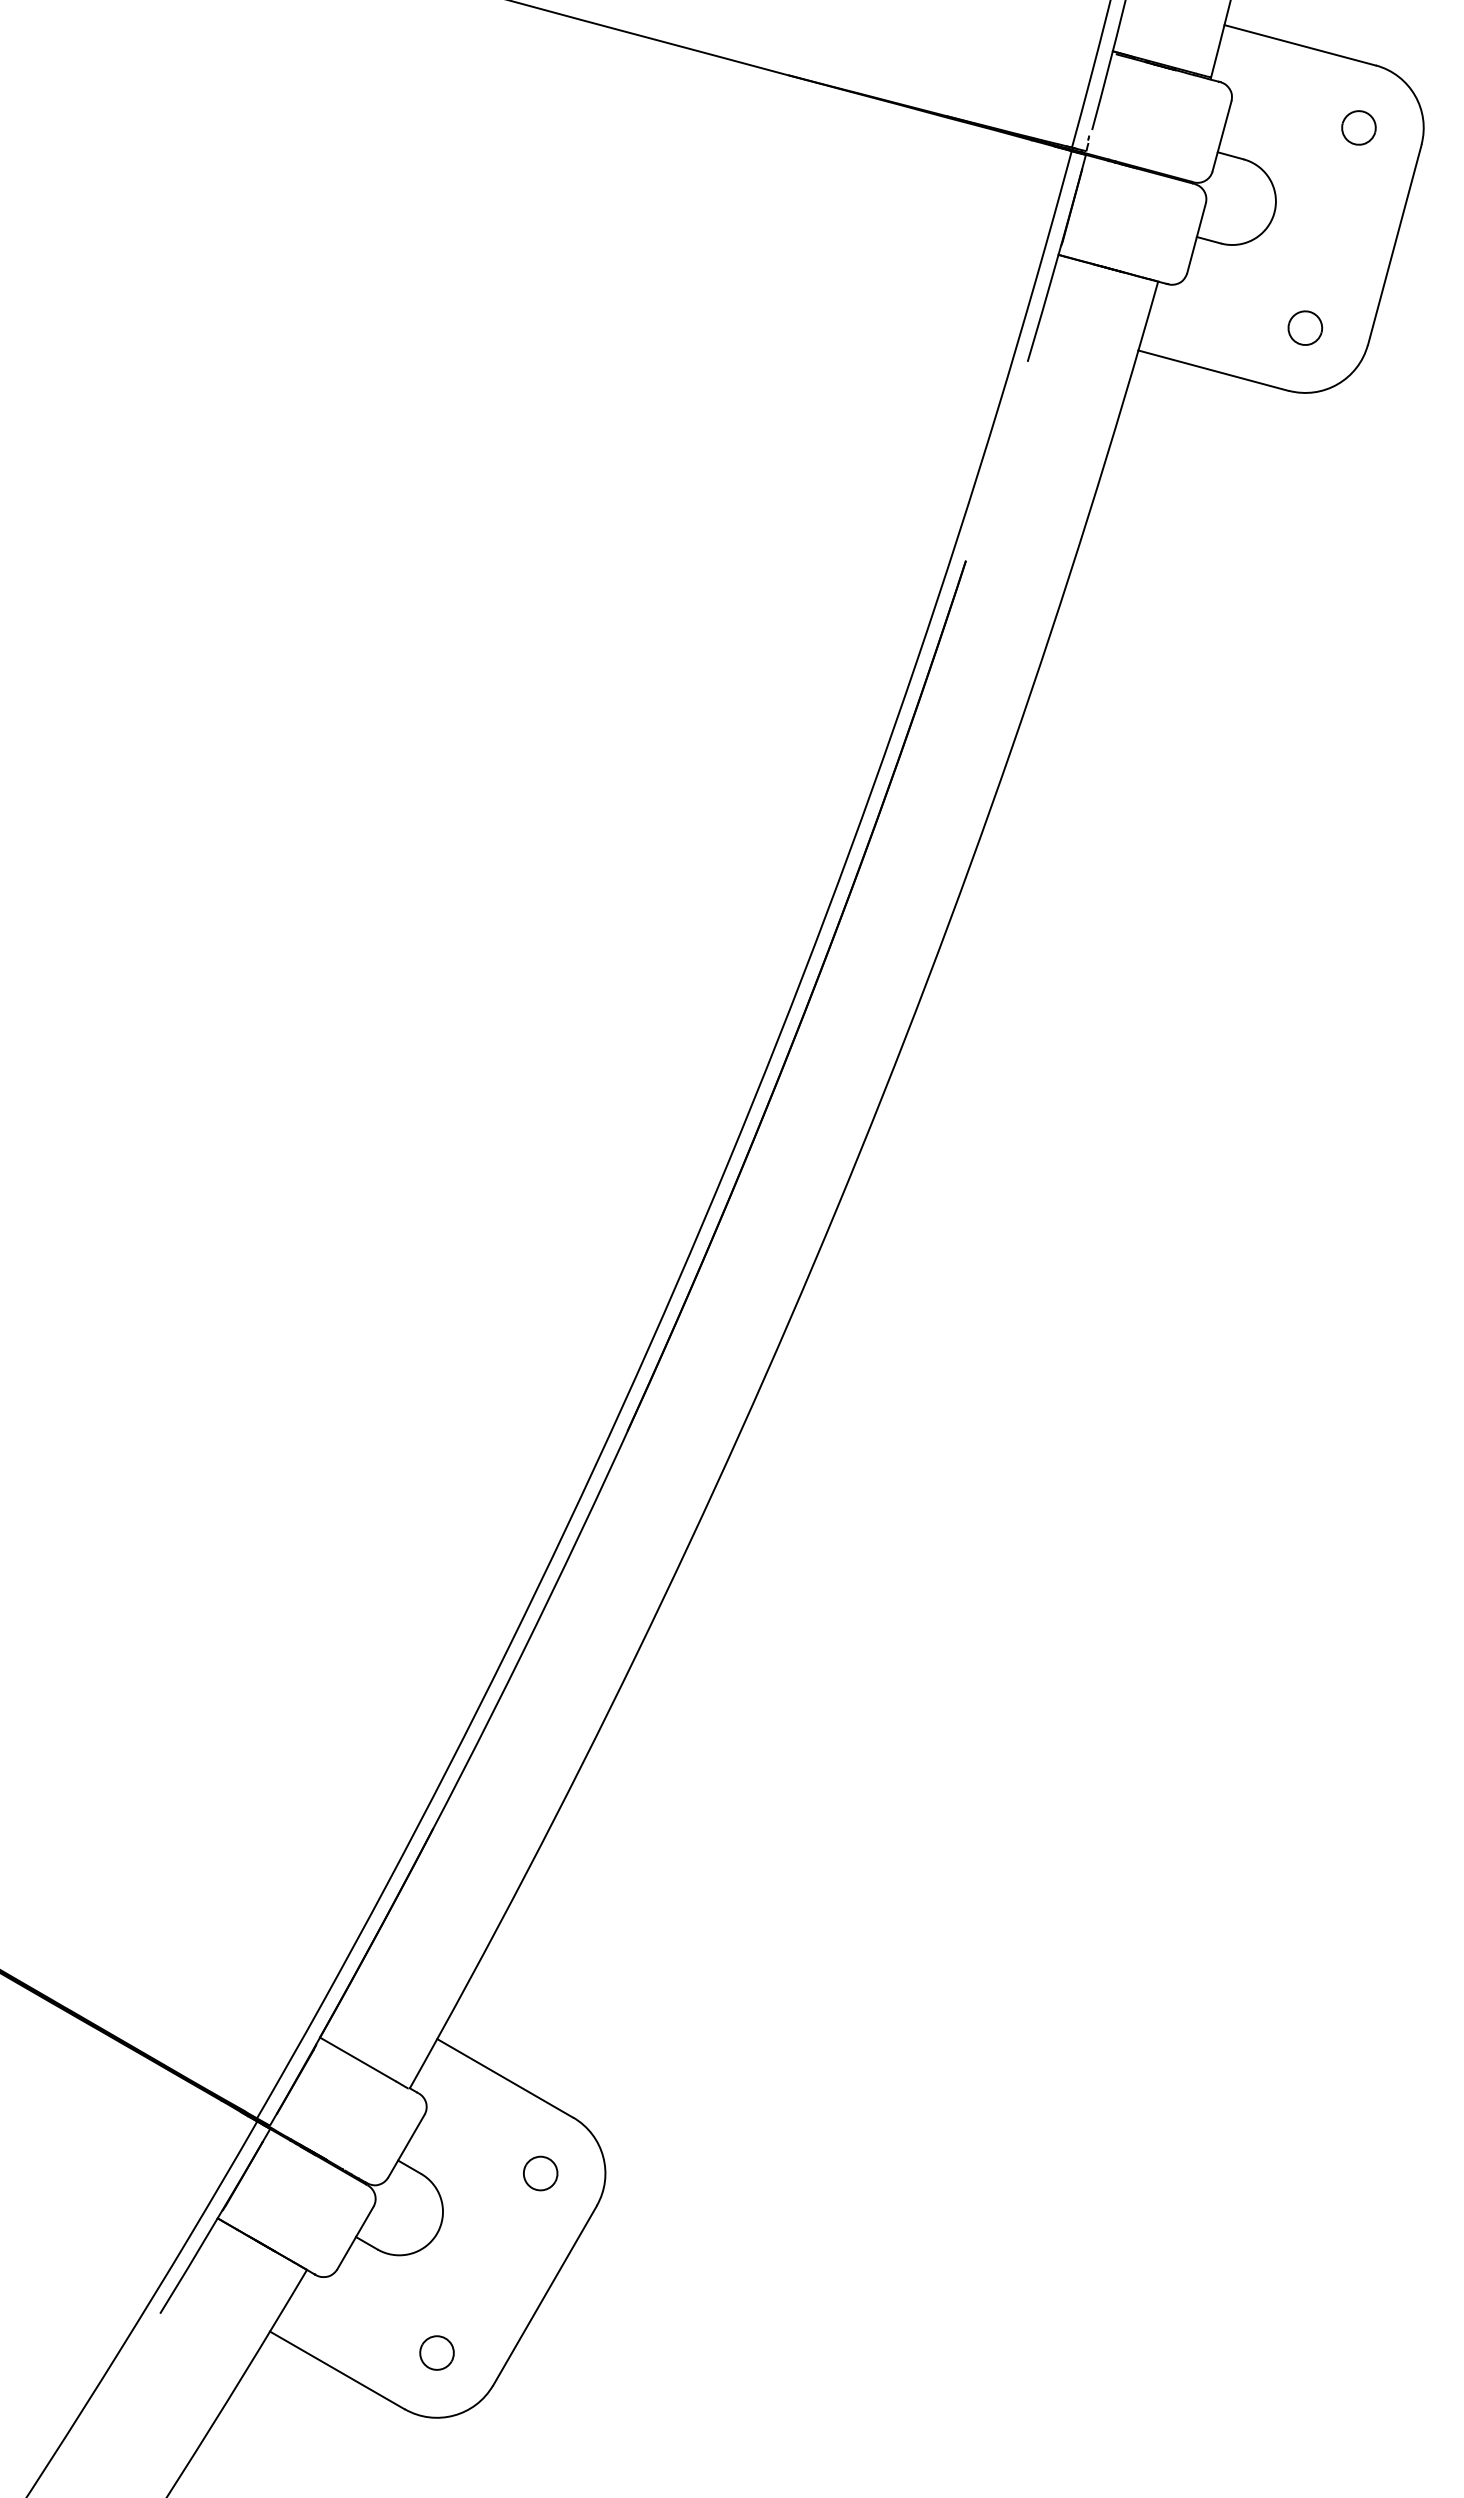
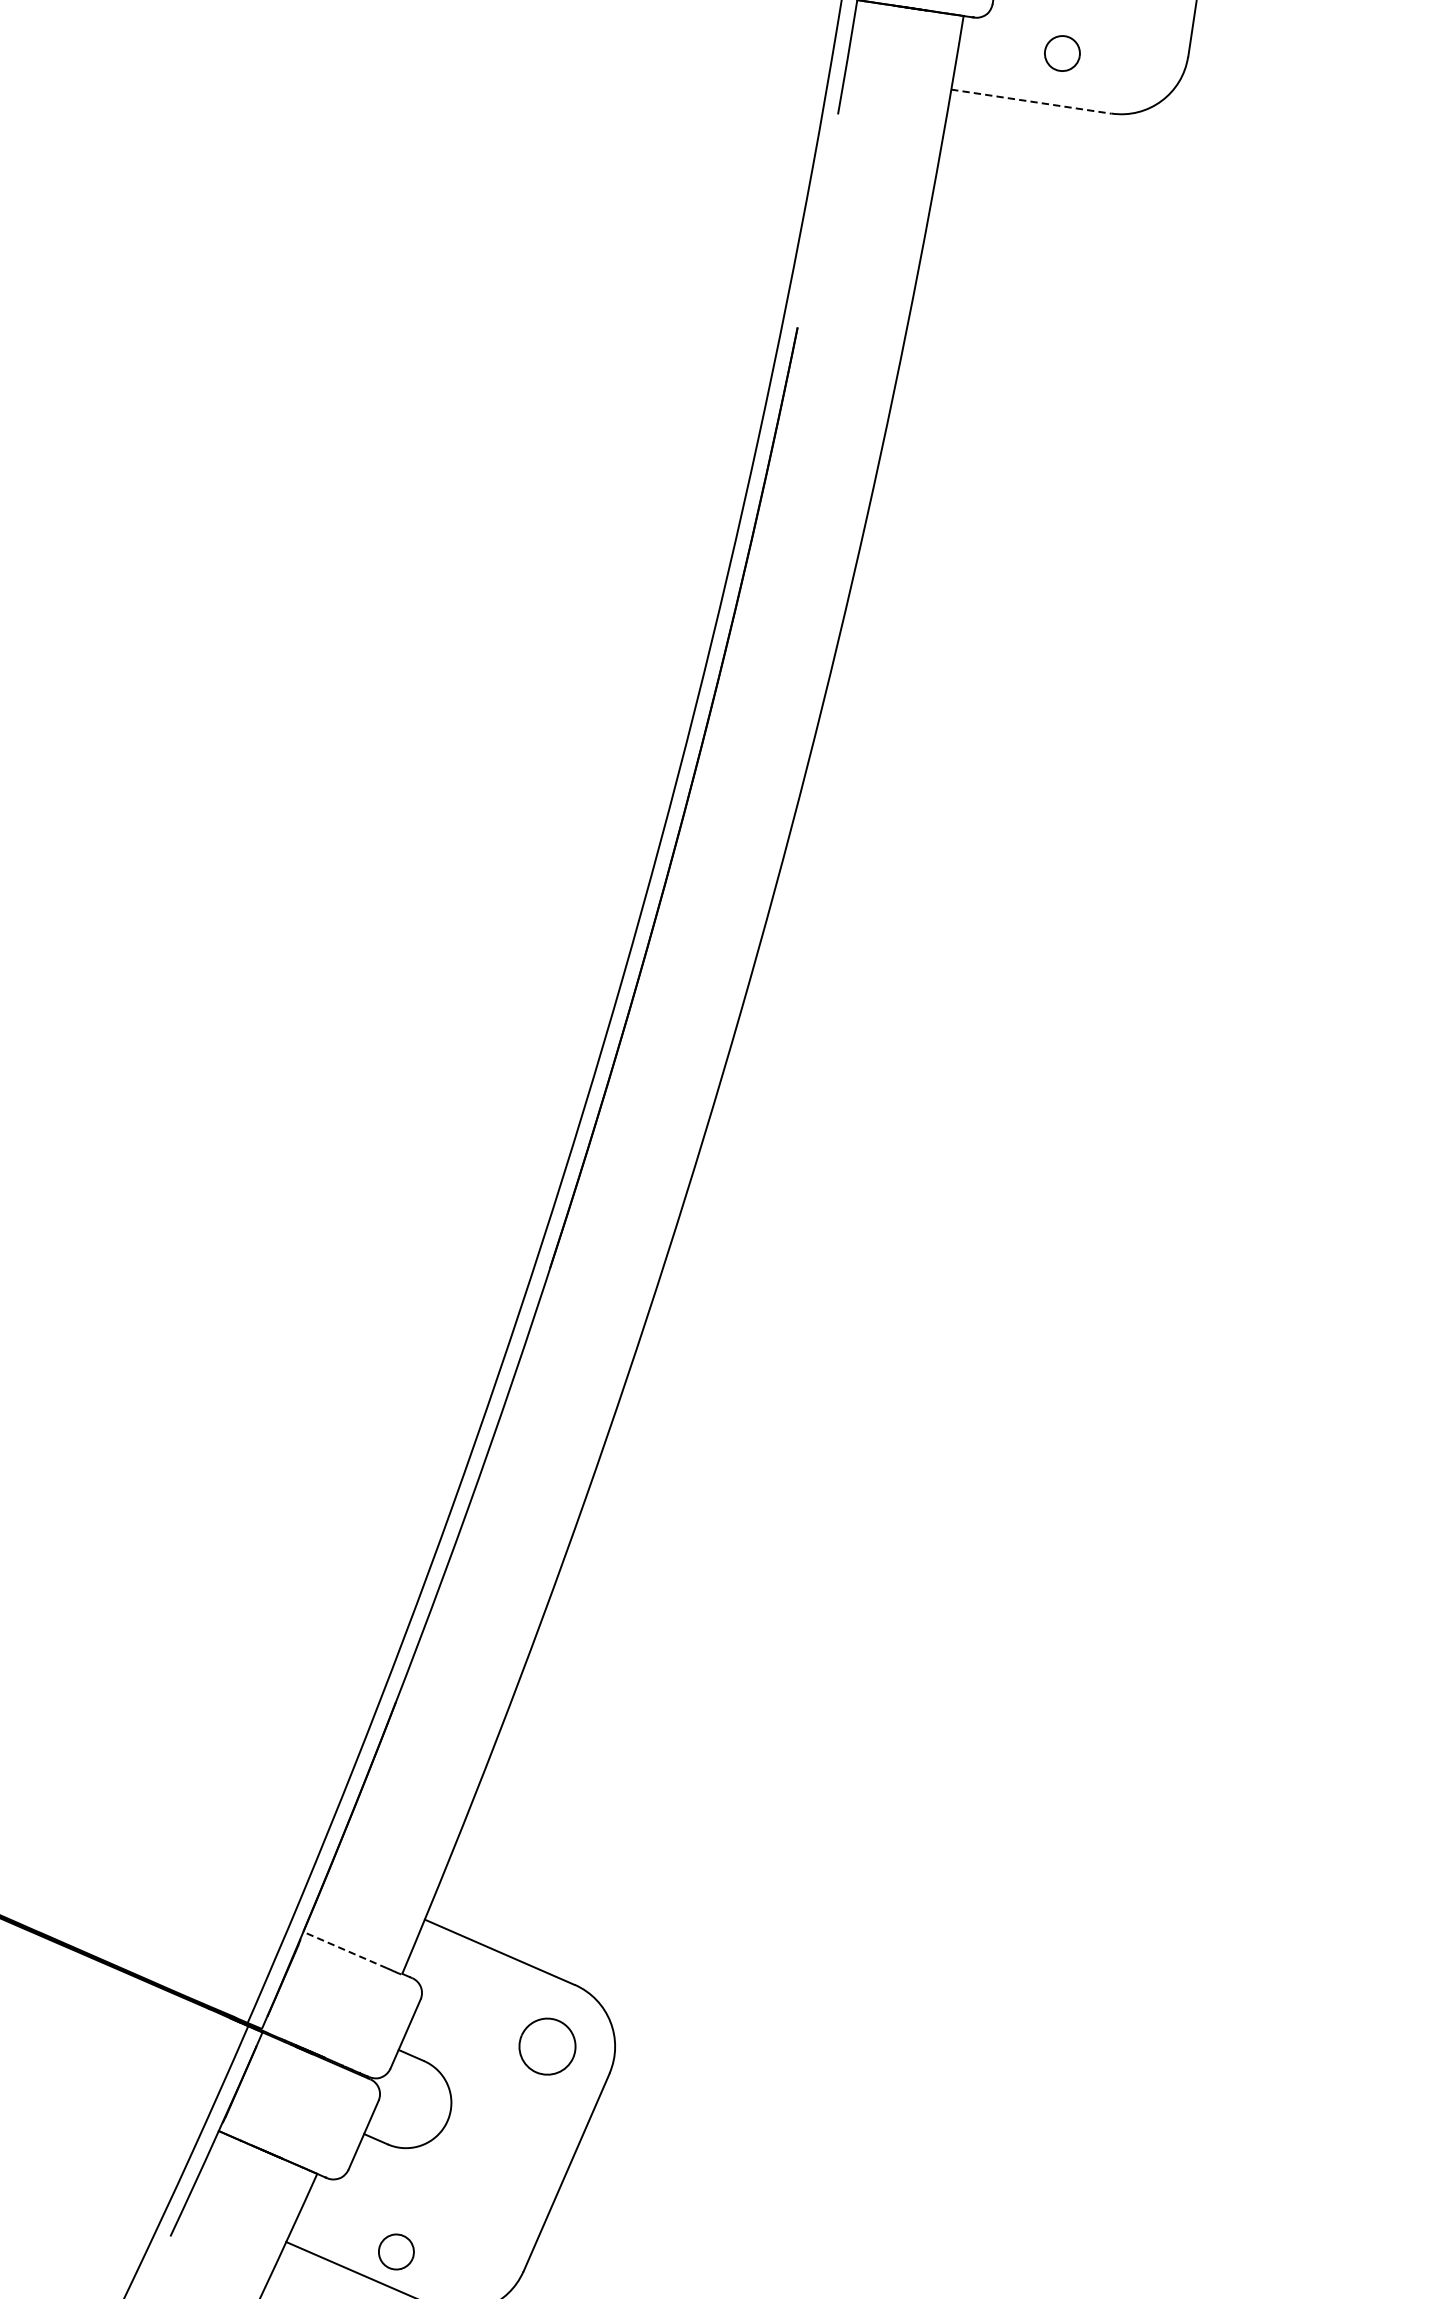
part: (1305, 327) -> (1062, 52), moved
line: (1213, 370) -> (1031, 101), solid -> dashed
line: (357, 2059) -> (344, 1950), solid -> dashed
part: (540, 2173) -> (547, 2046), size x1.6
part: (436, 2352) -> (395, 2251), moved

